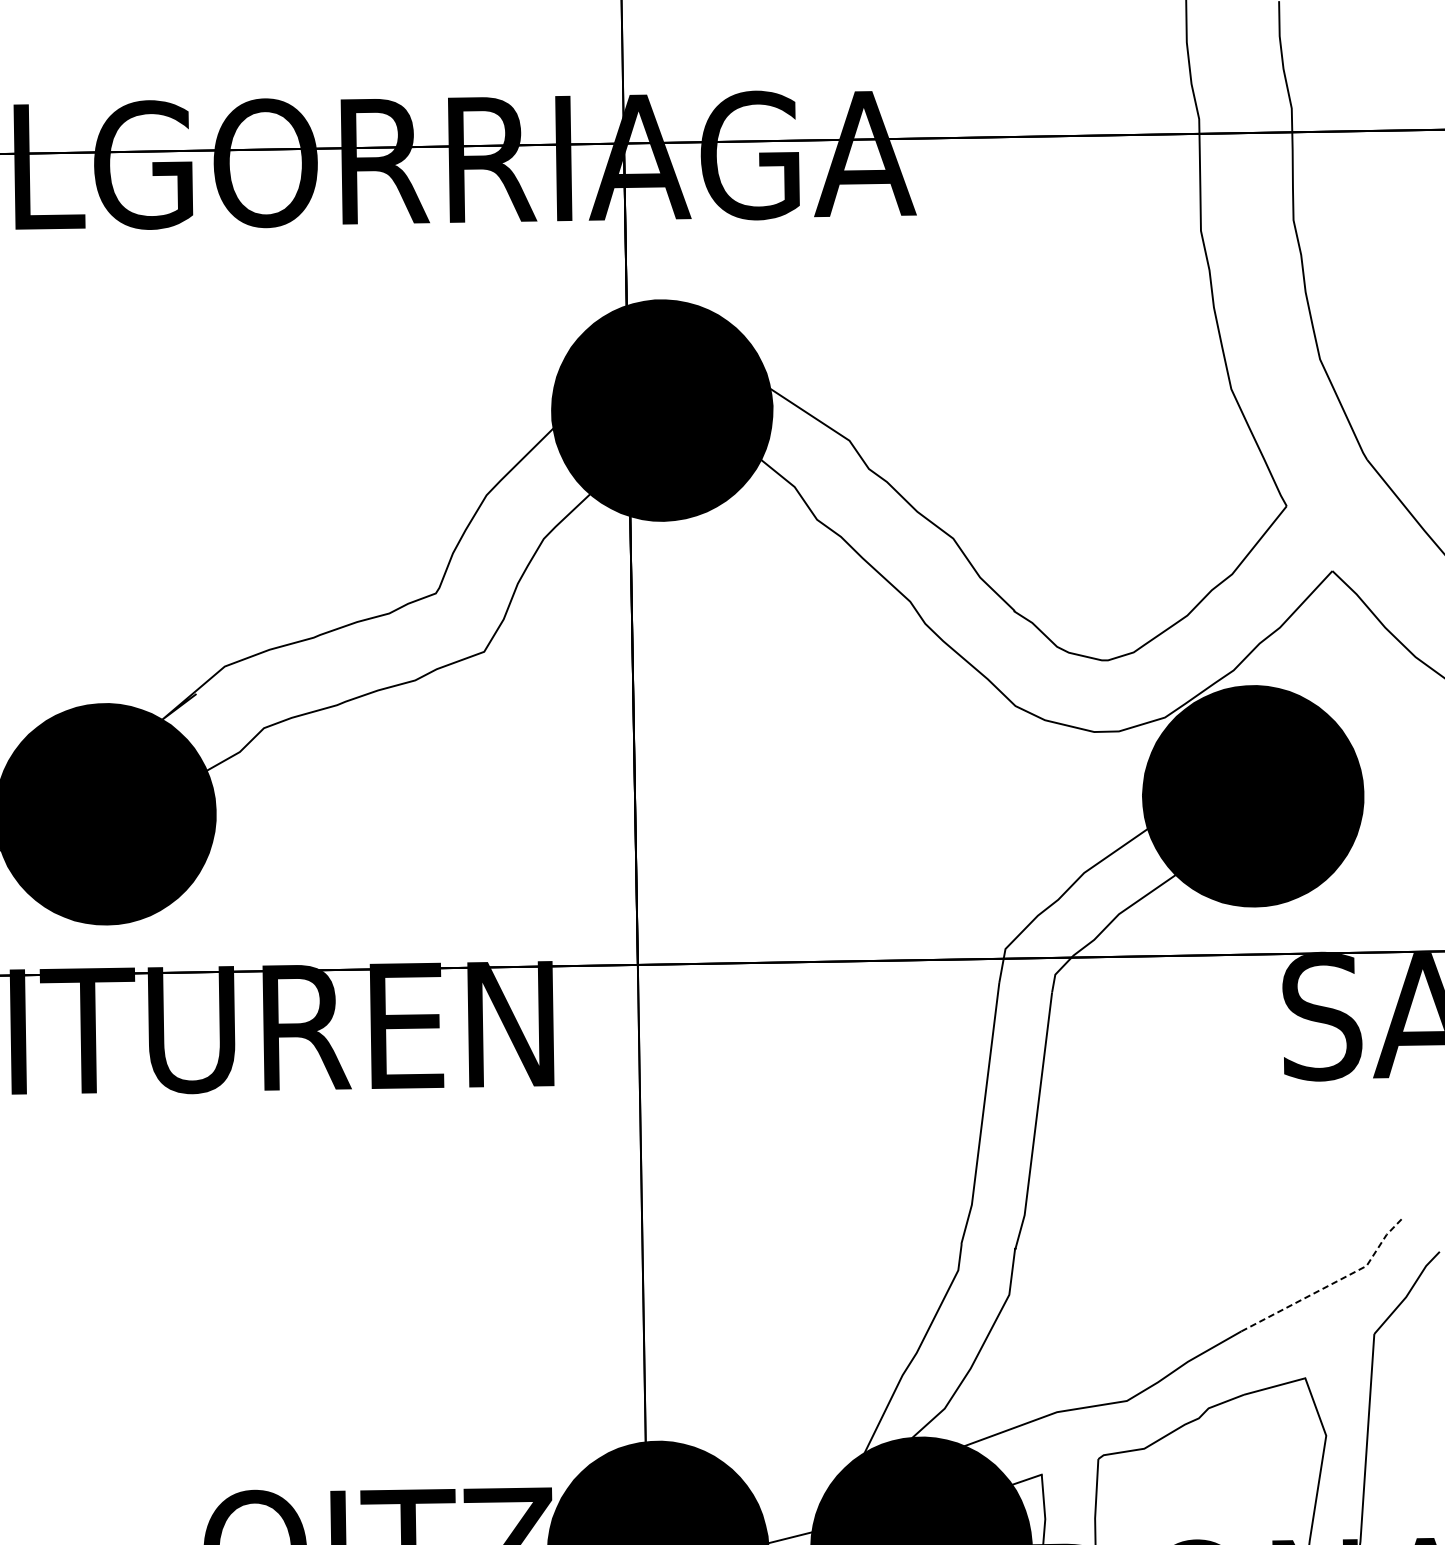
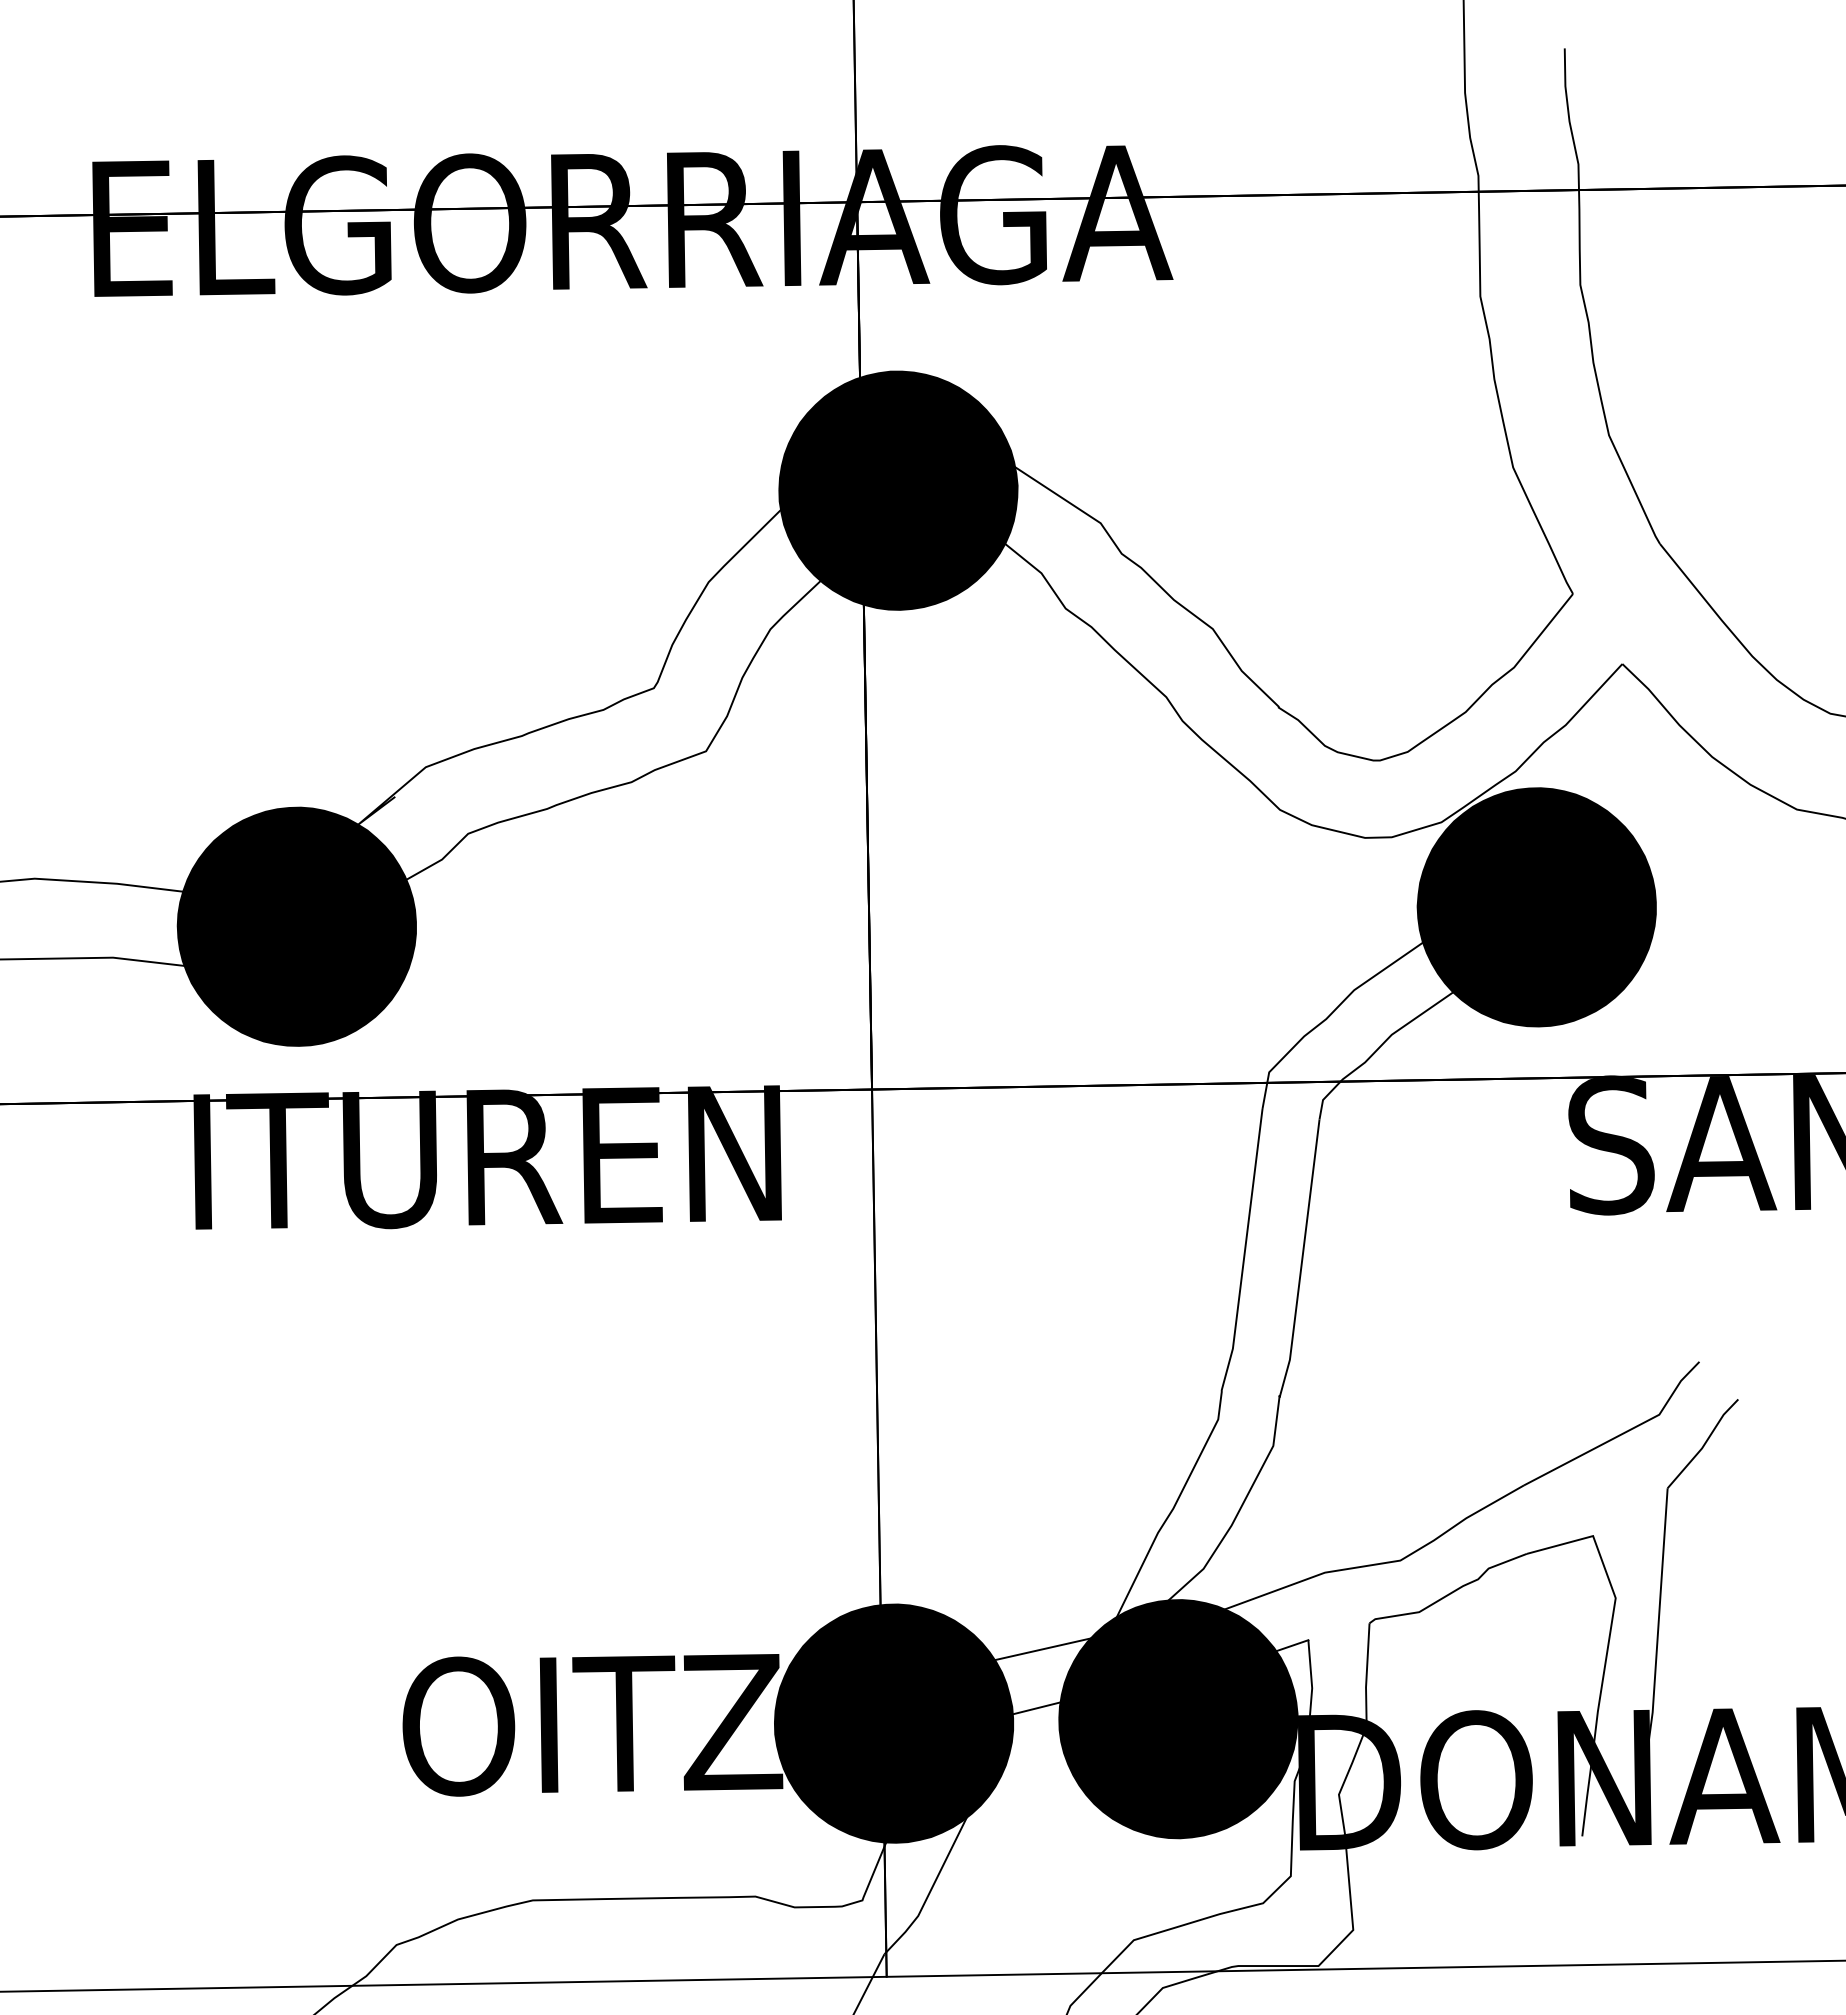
line: (1333, 1283) -> (1623, 1433), dashed -> solid
line: (795, 1483) -> (1042, 1649), added

